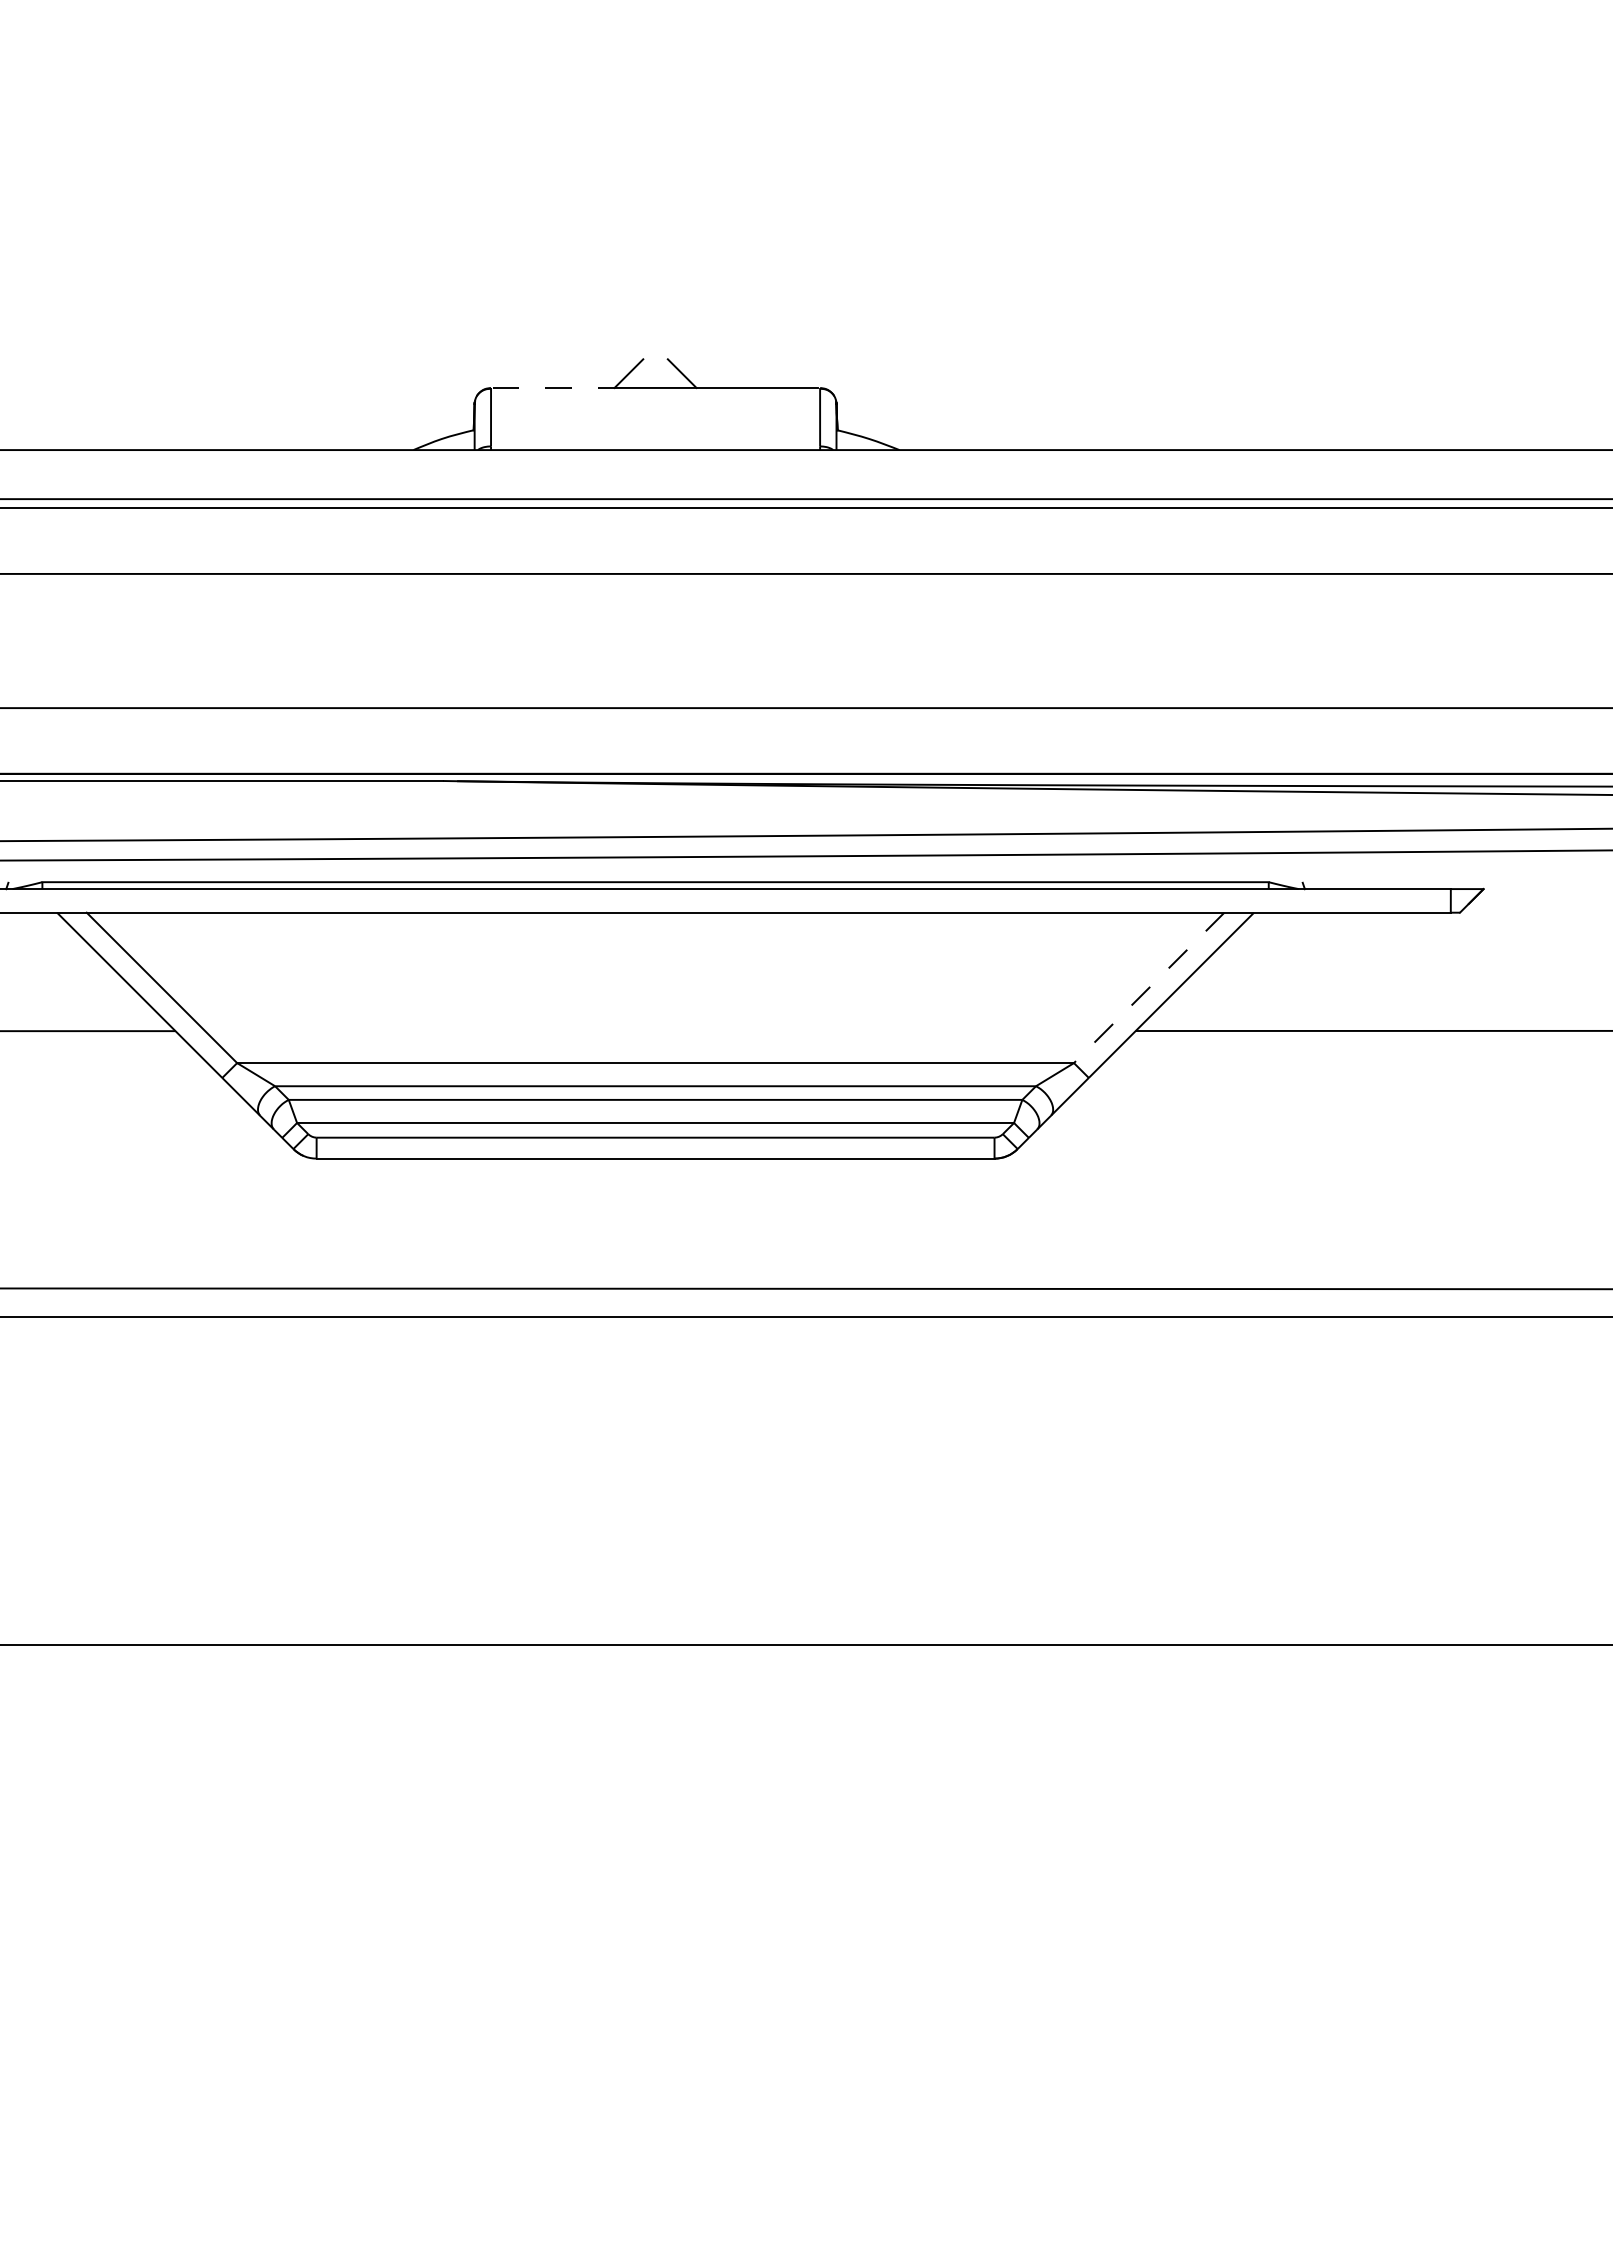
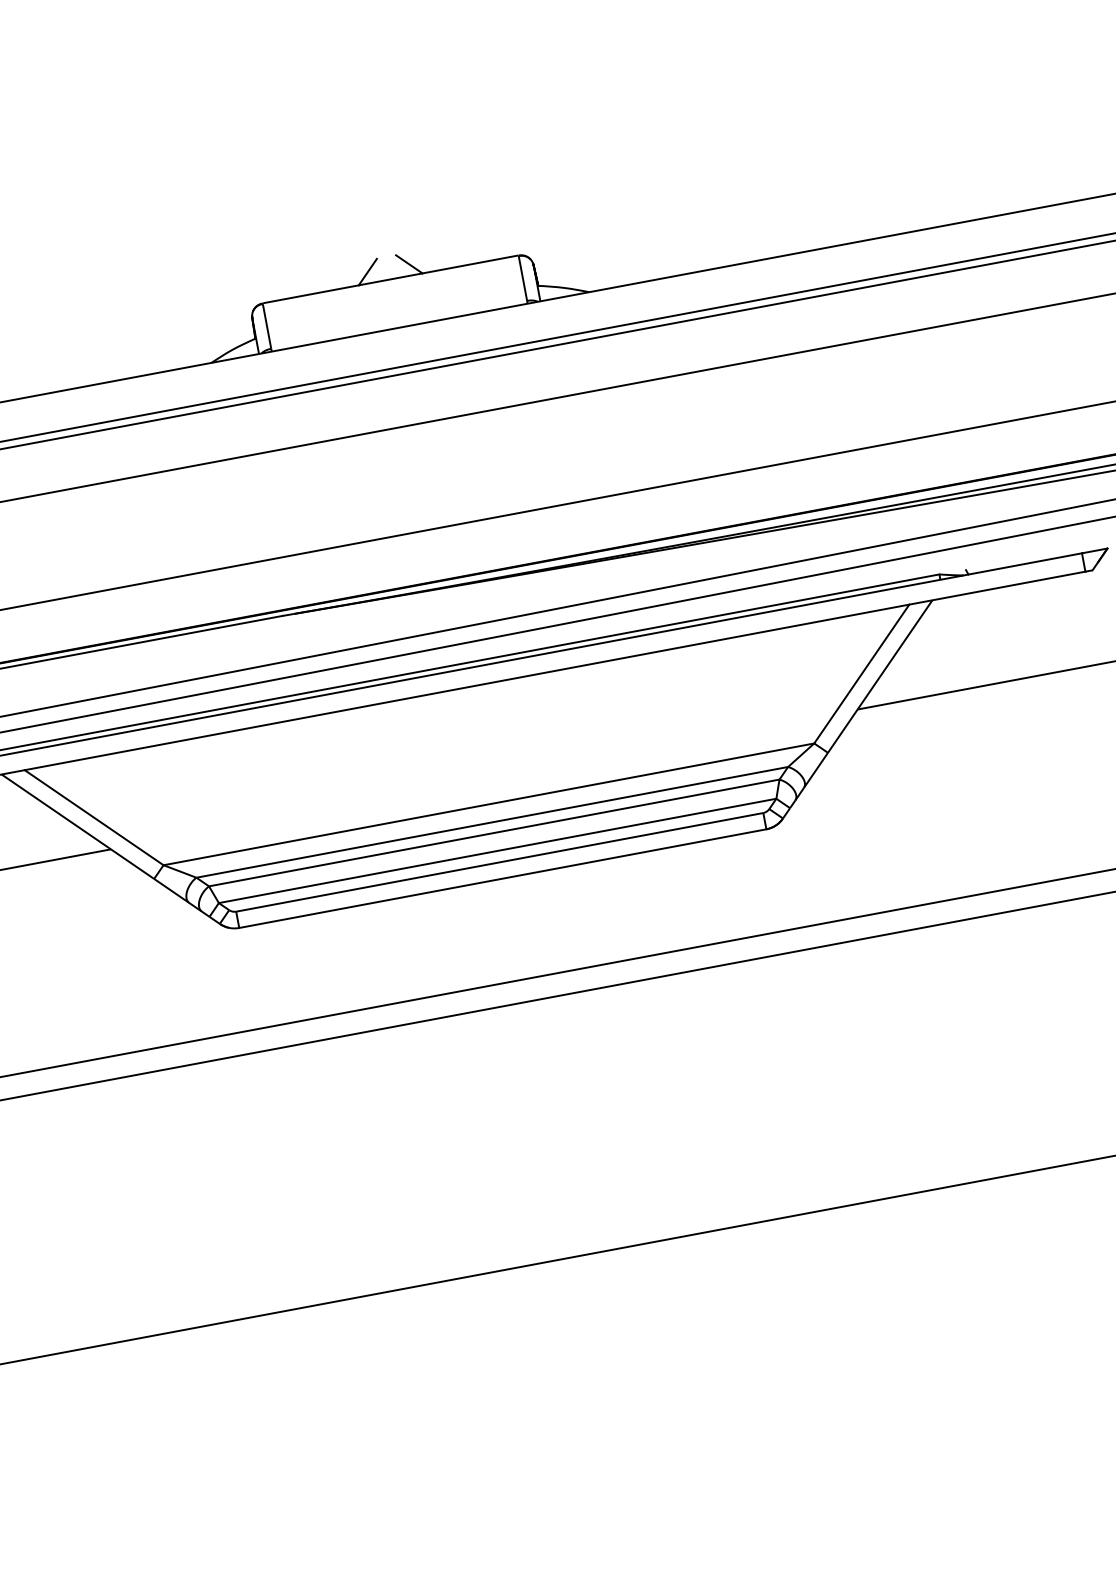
line: (553, 387) -> (311, 293), dashed -> solid
line: (1148, 988) -> (861, 674), dashed -> solid

